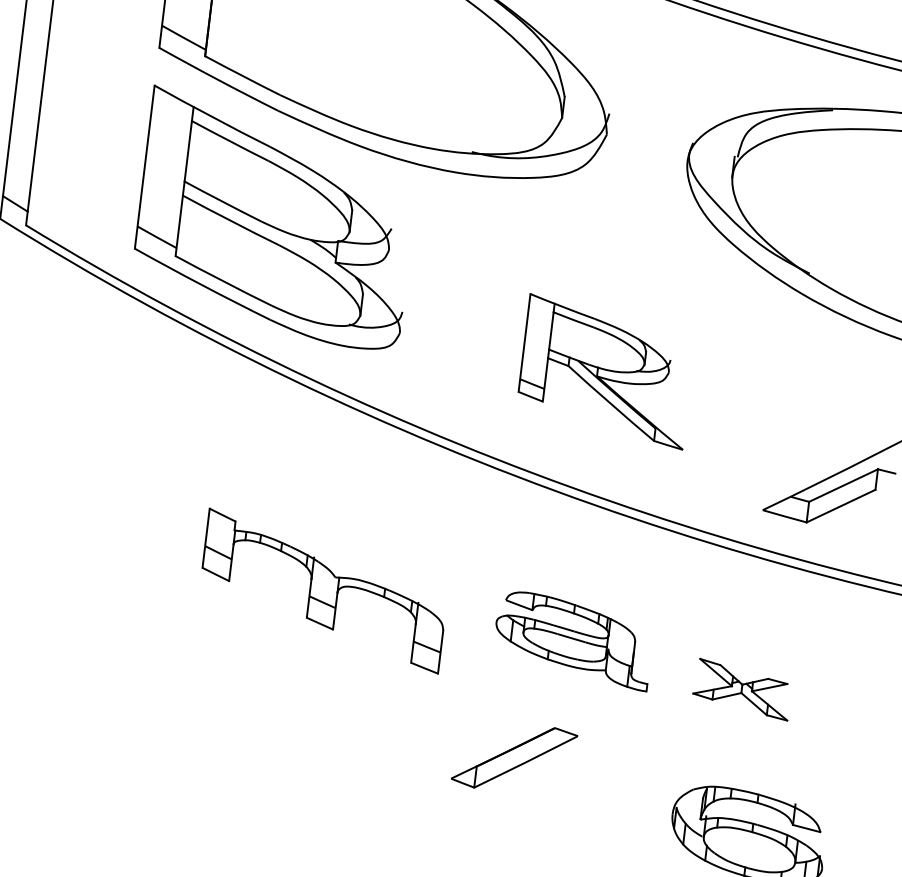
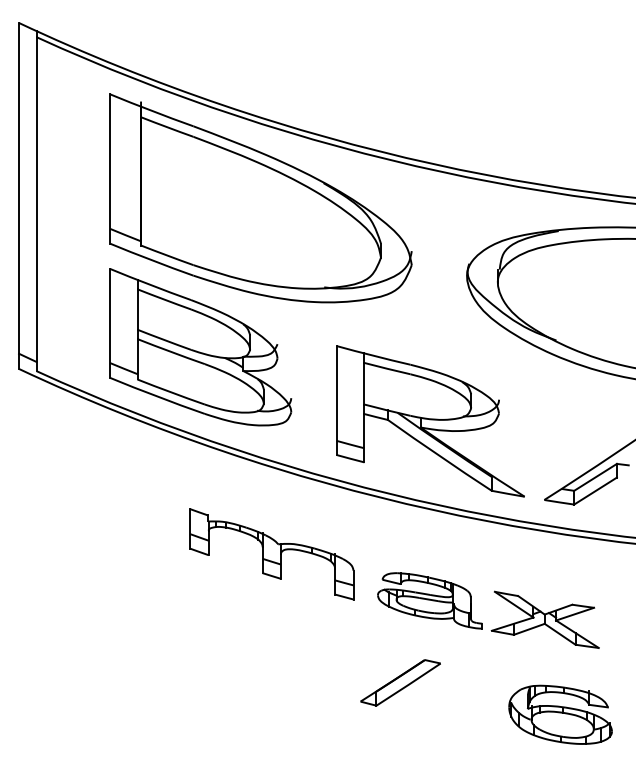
part: (606, 372) -> (430, 421), size x1.67
part: (323, 591) -> (271, 554), moved
part: (741, 689) -> (544, 619), size x1.67

